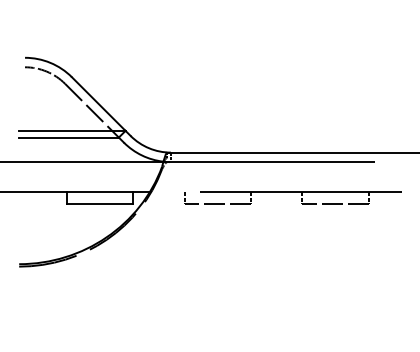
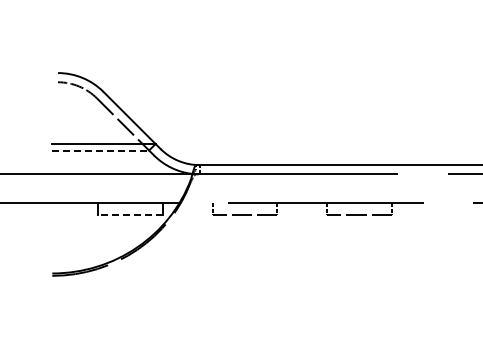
line: (69, 137) -> (101, 150), solid -> dashed
line: (99, 204) -> (130, 215), solid -> dashed

